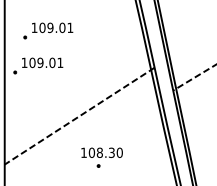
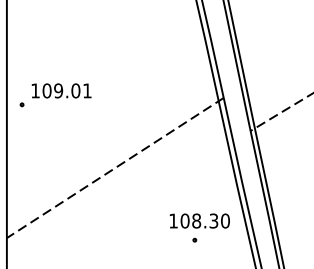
part: (48, 30) -> (70, 44), removed
part: (101, 157) -> (198, 227), moved

